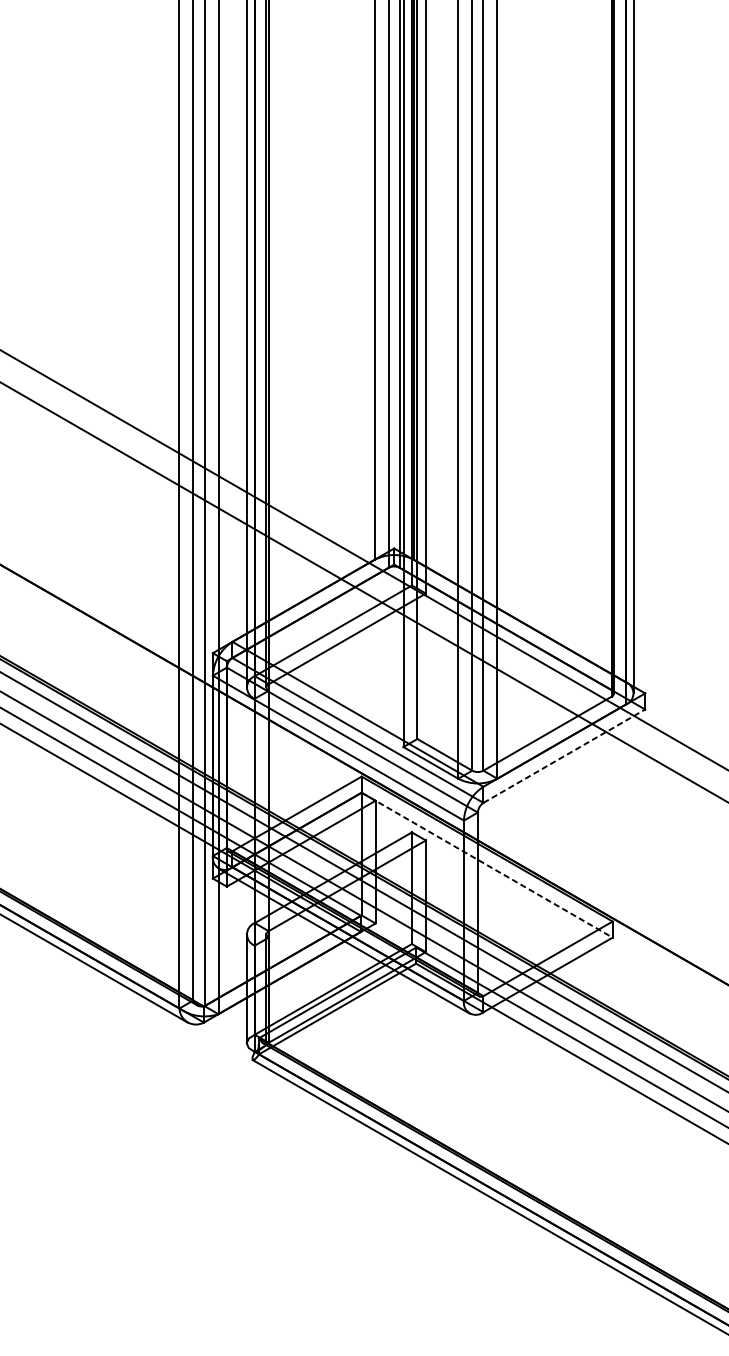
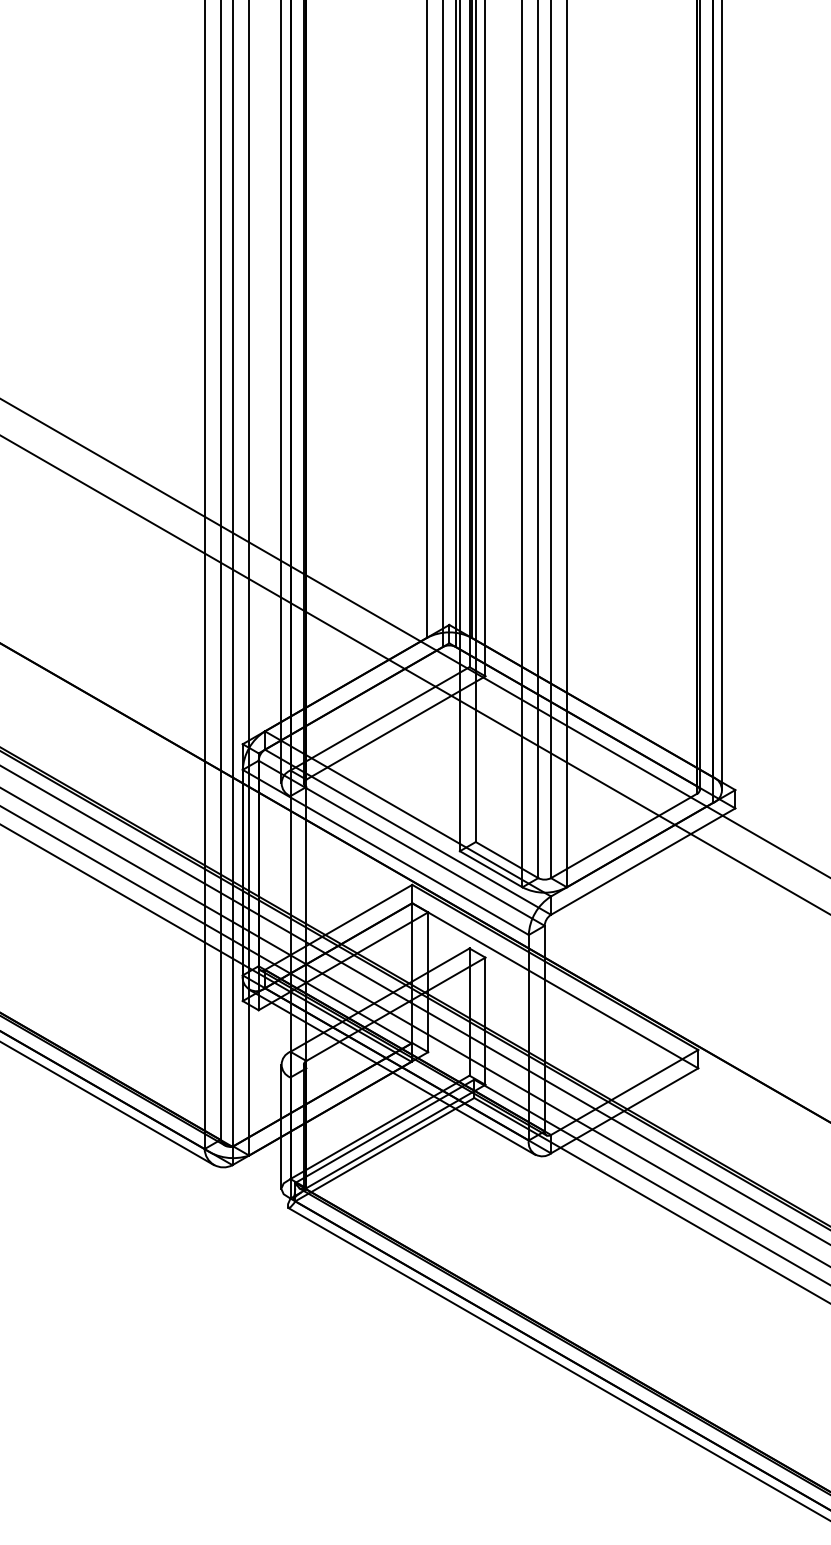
line: (564, 756) -> (643, 861), dashed -> solid
line: (487, 865) -> (555, 986), dashed -> solid

